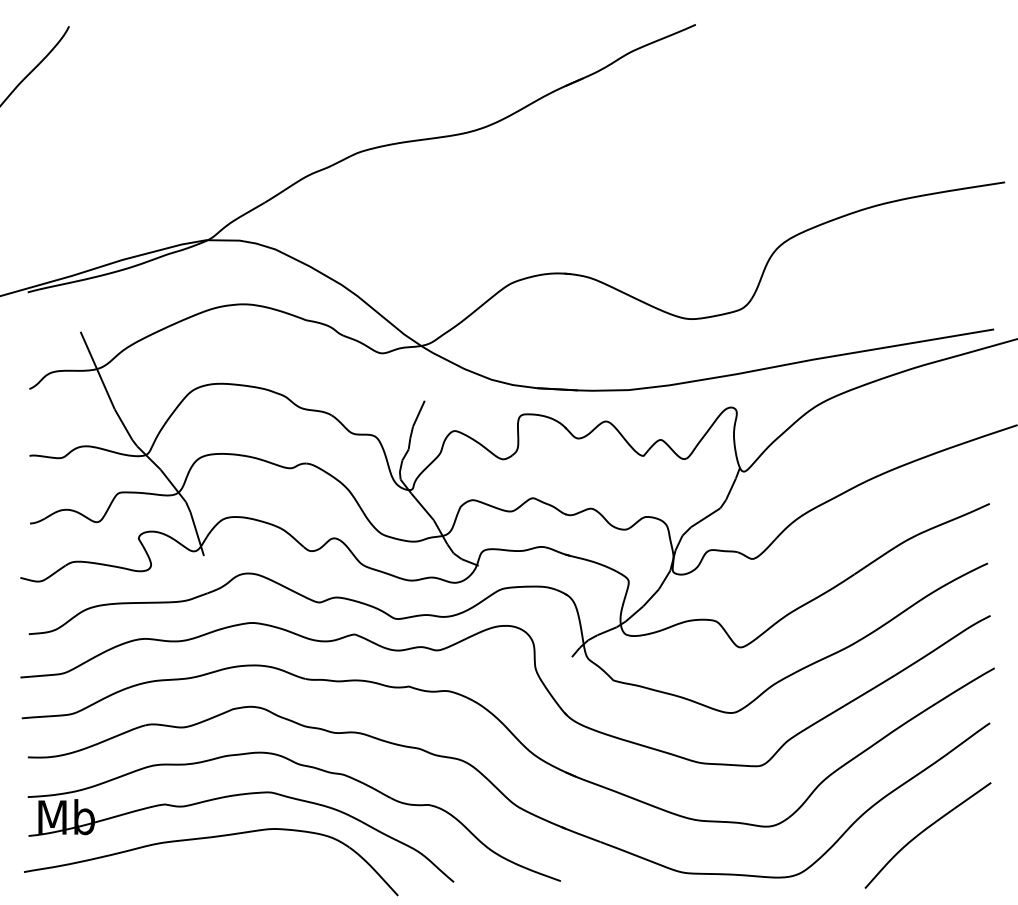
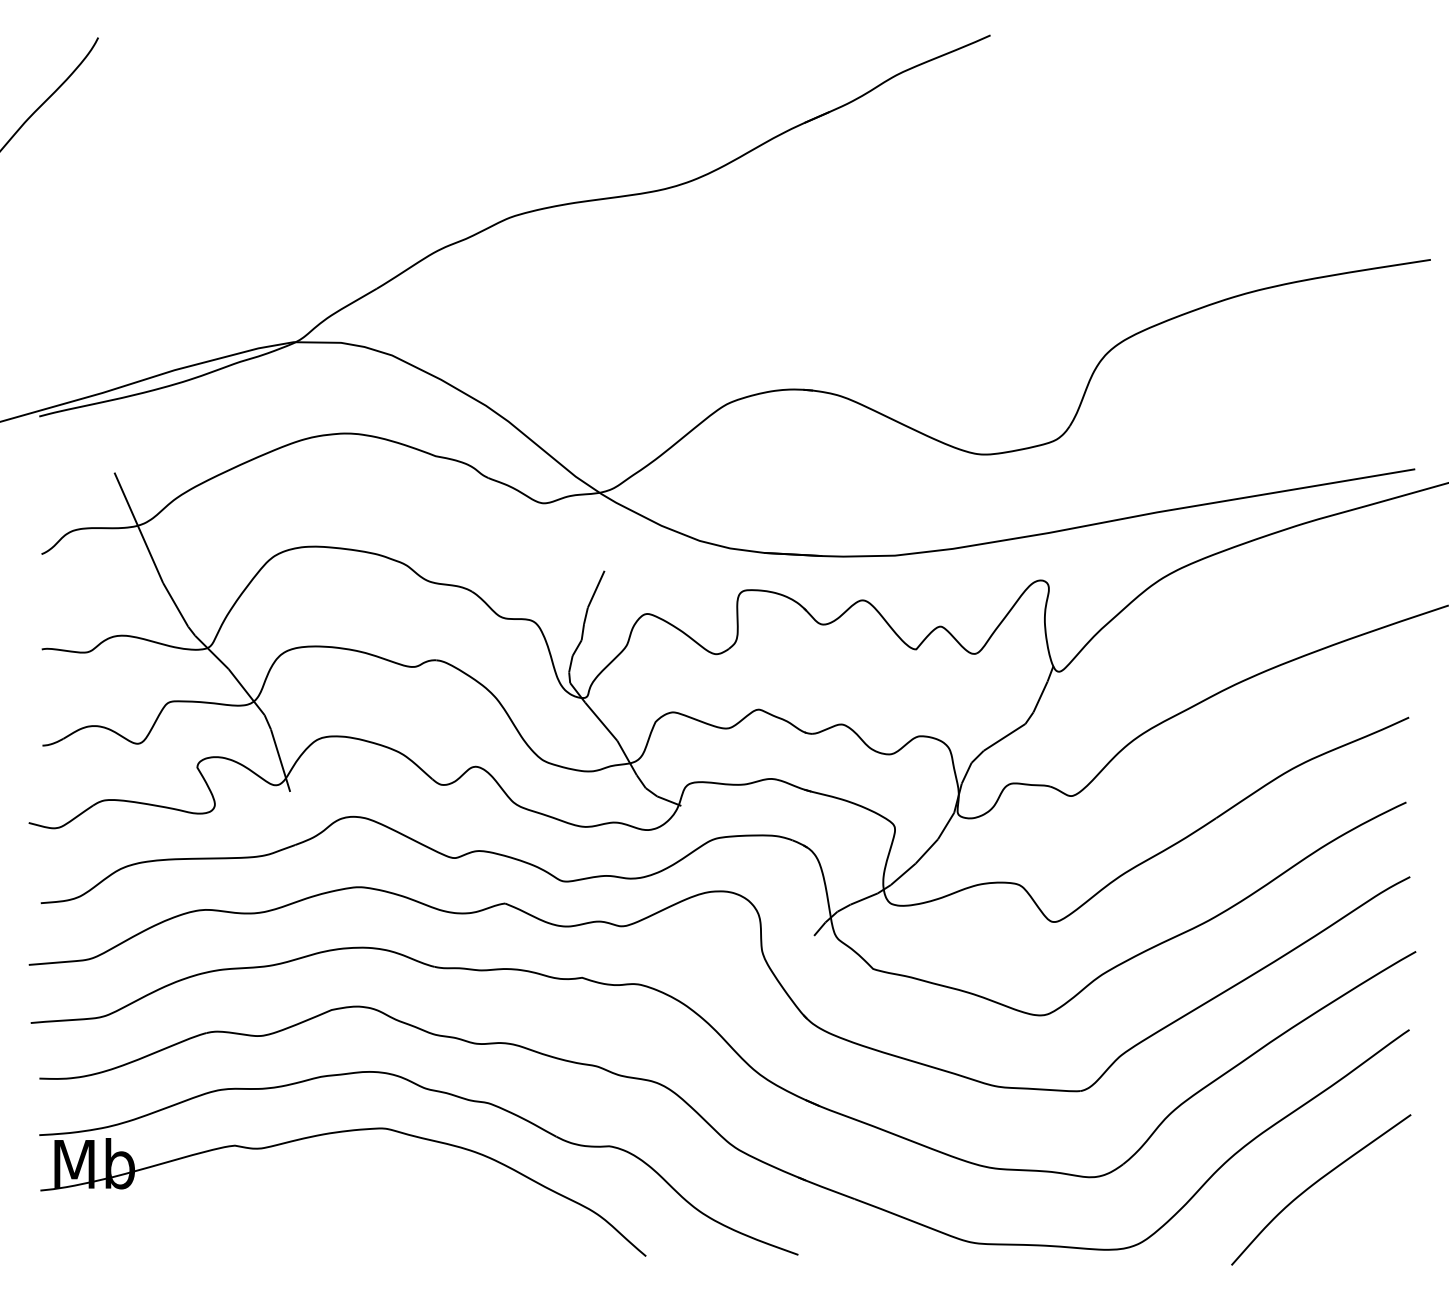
part: (205, 838) -> (292, 1194), removed

